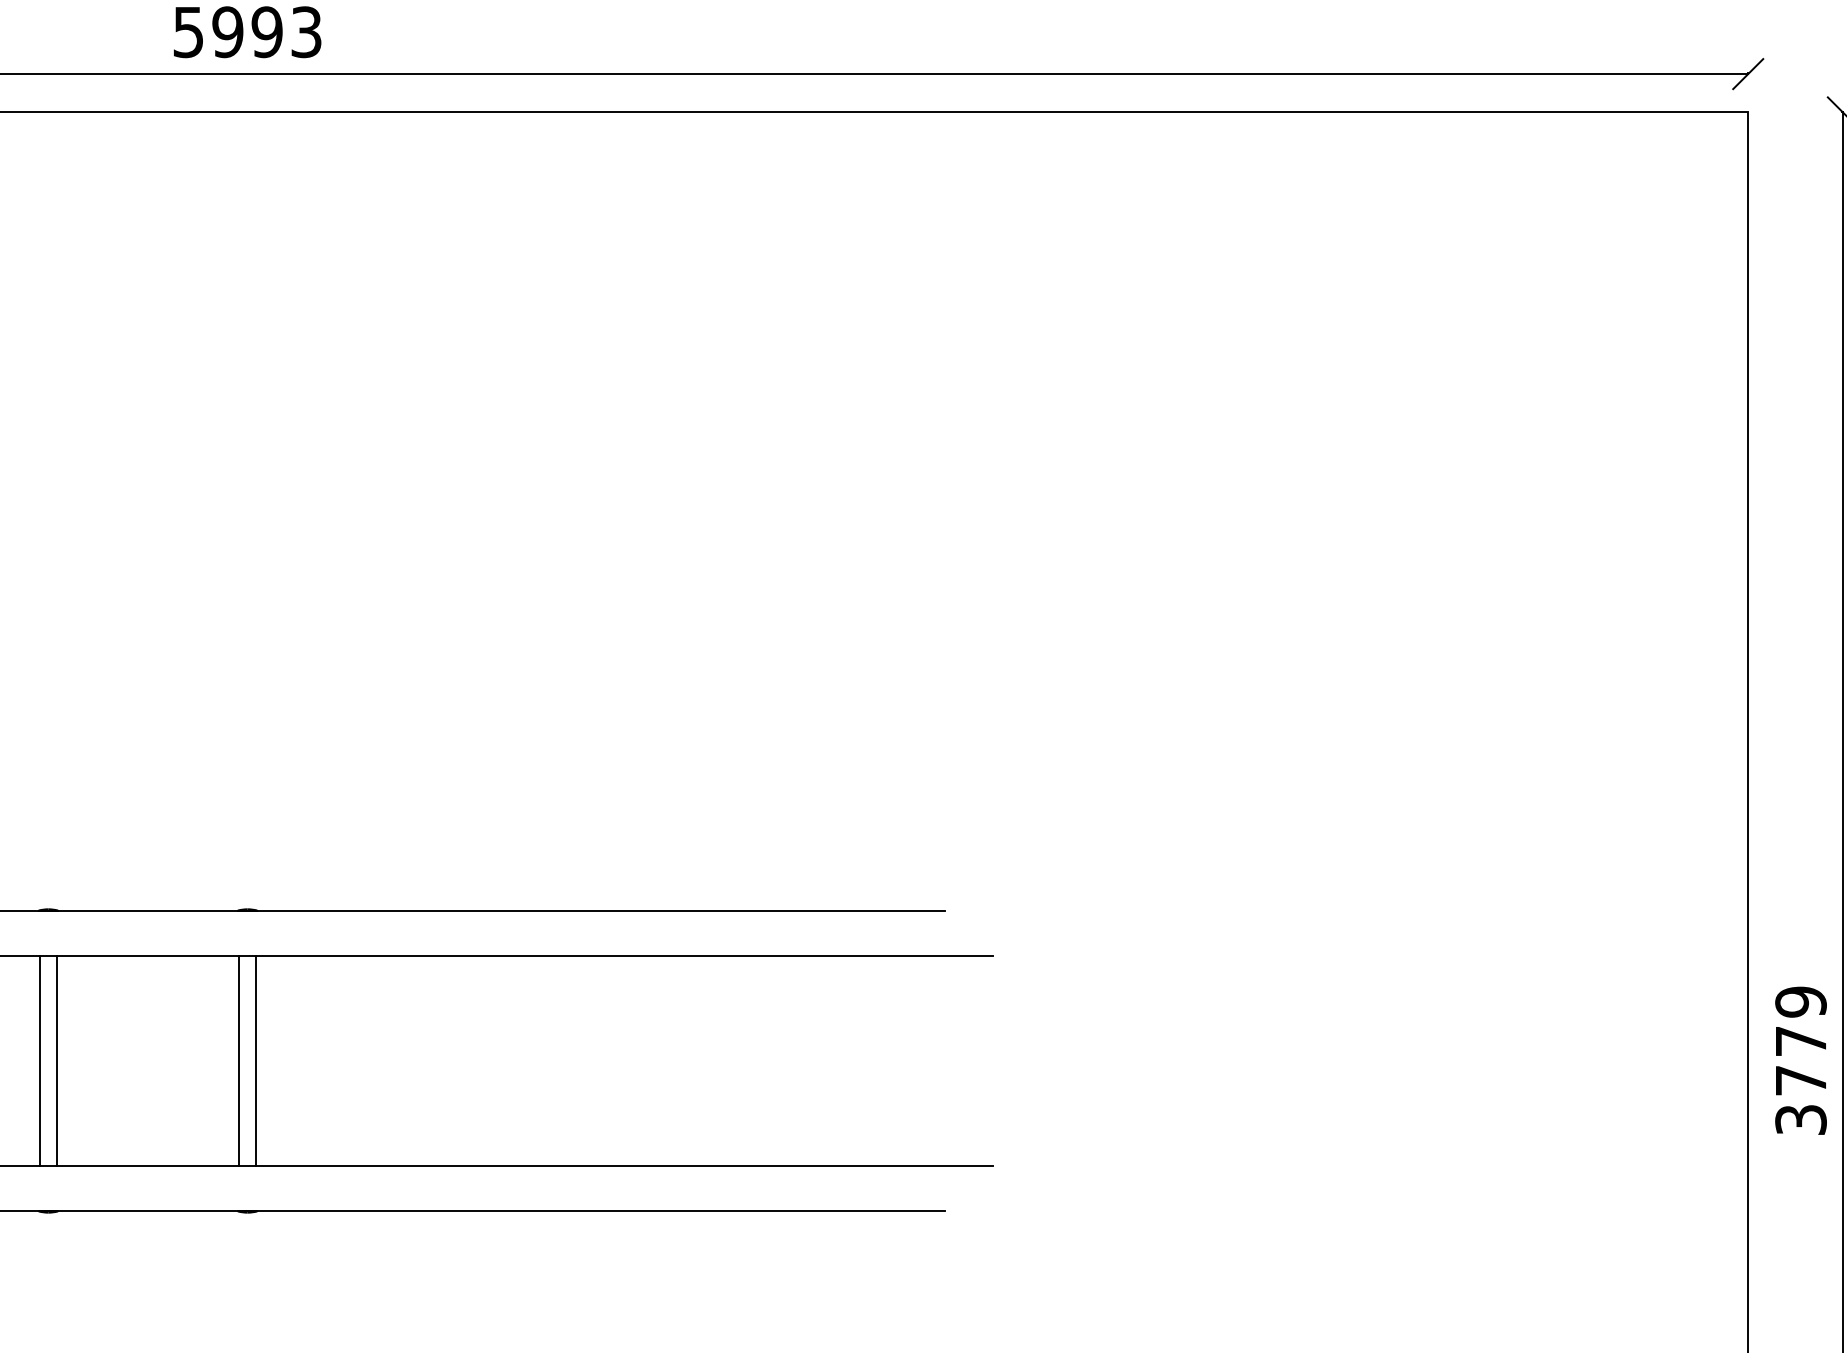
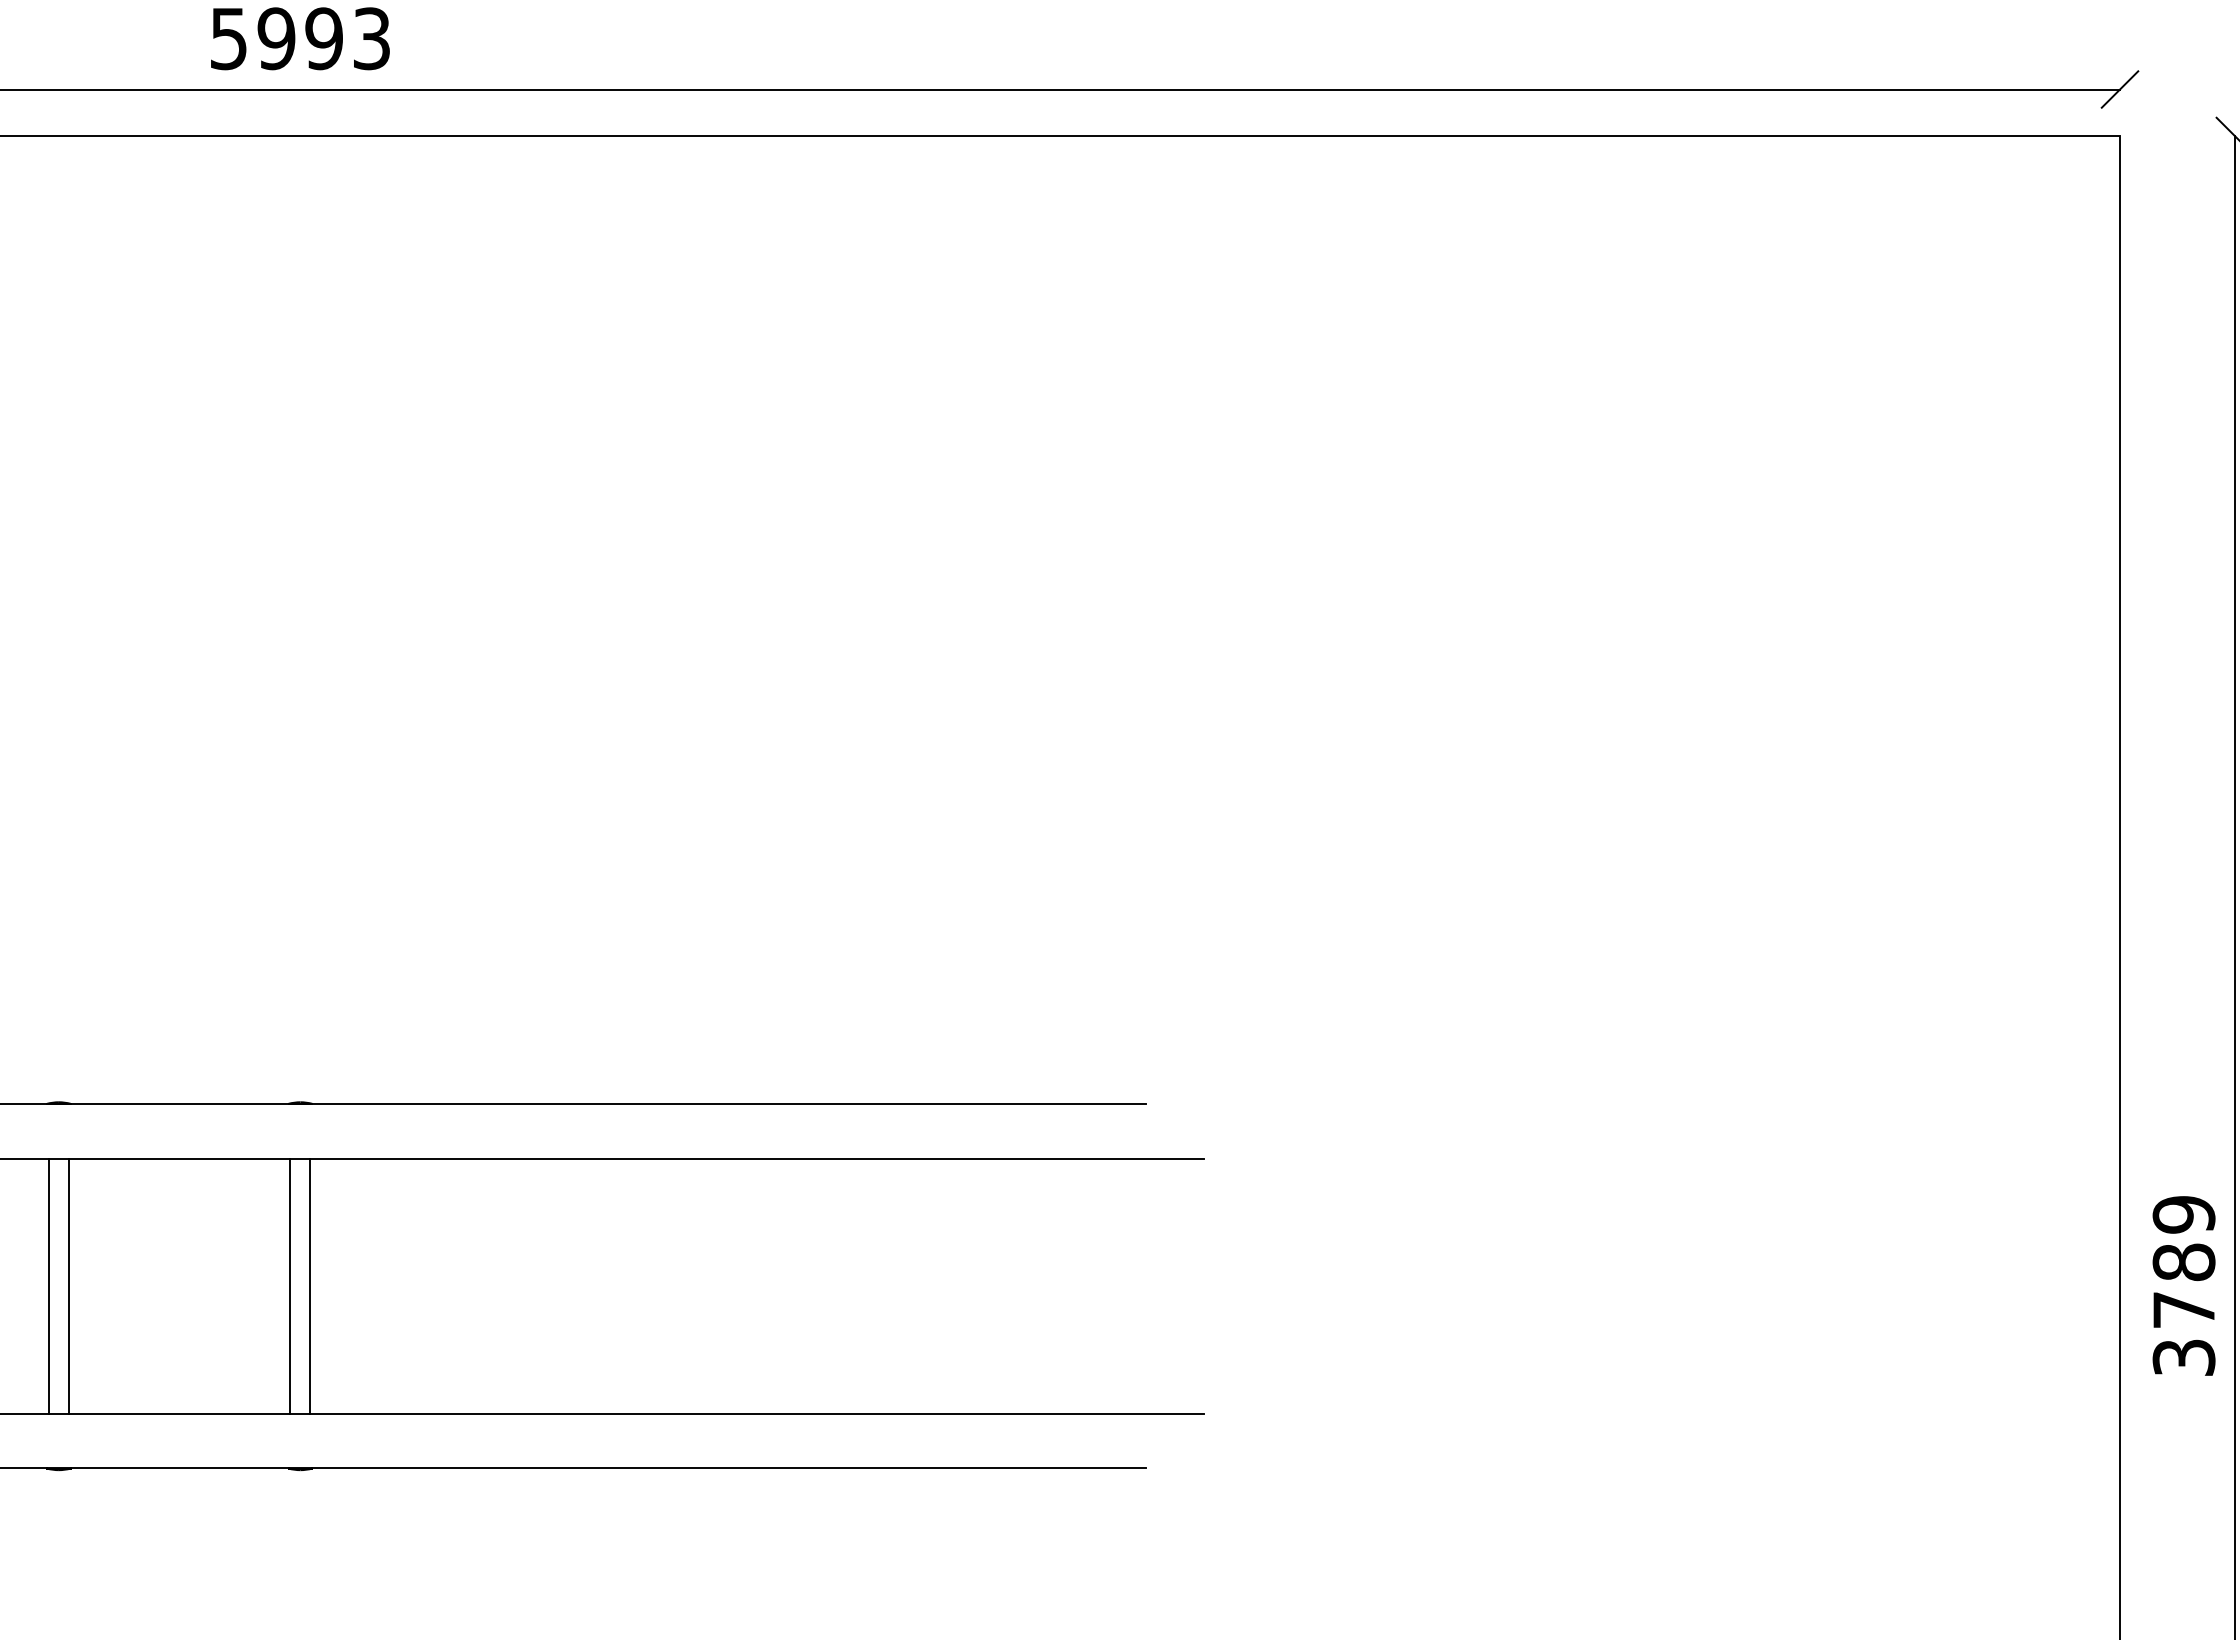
text: (1800, 1041) -> (2183, 1262), 3779 -> 3789

